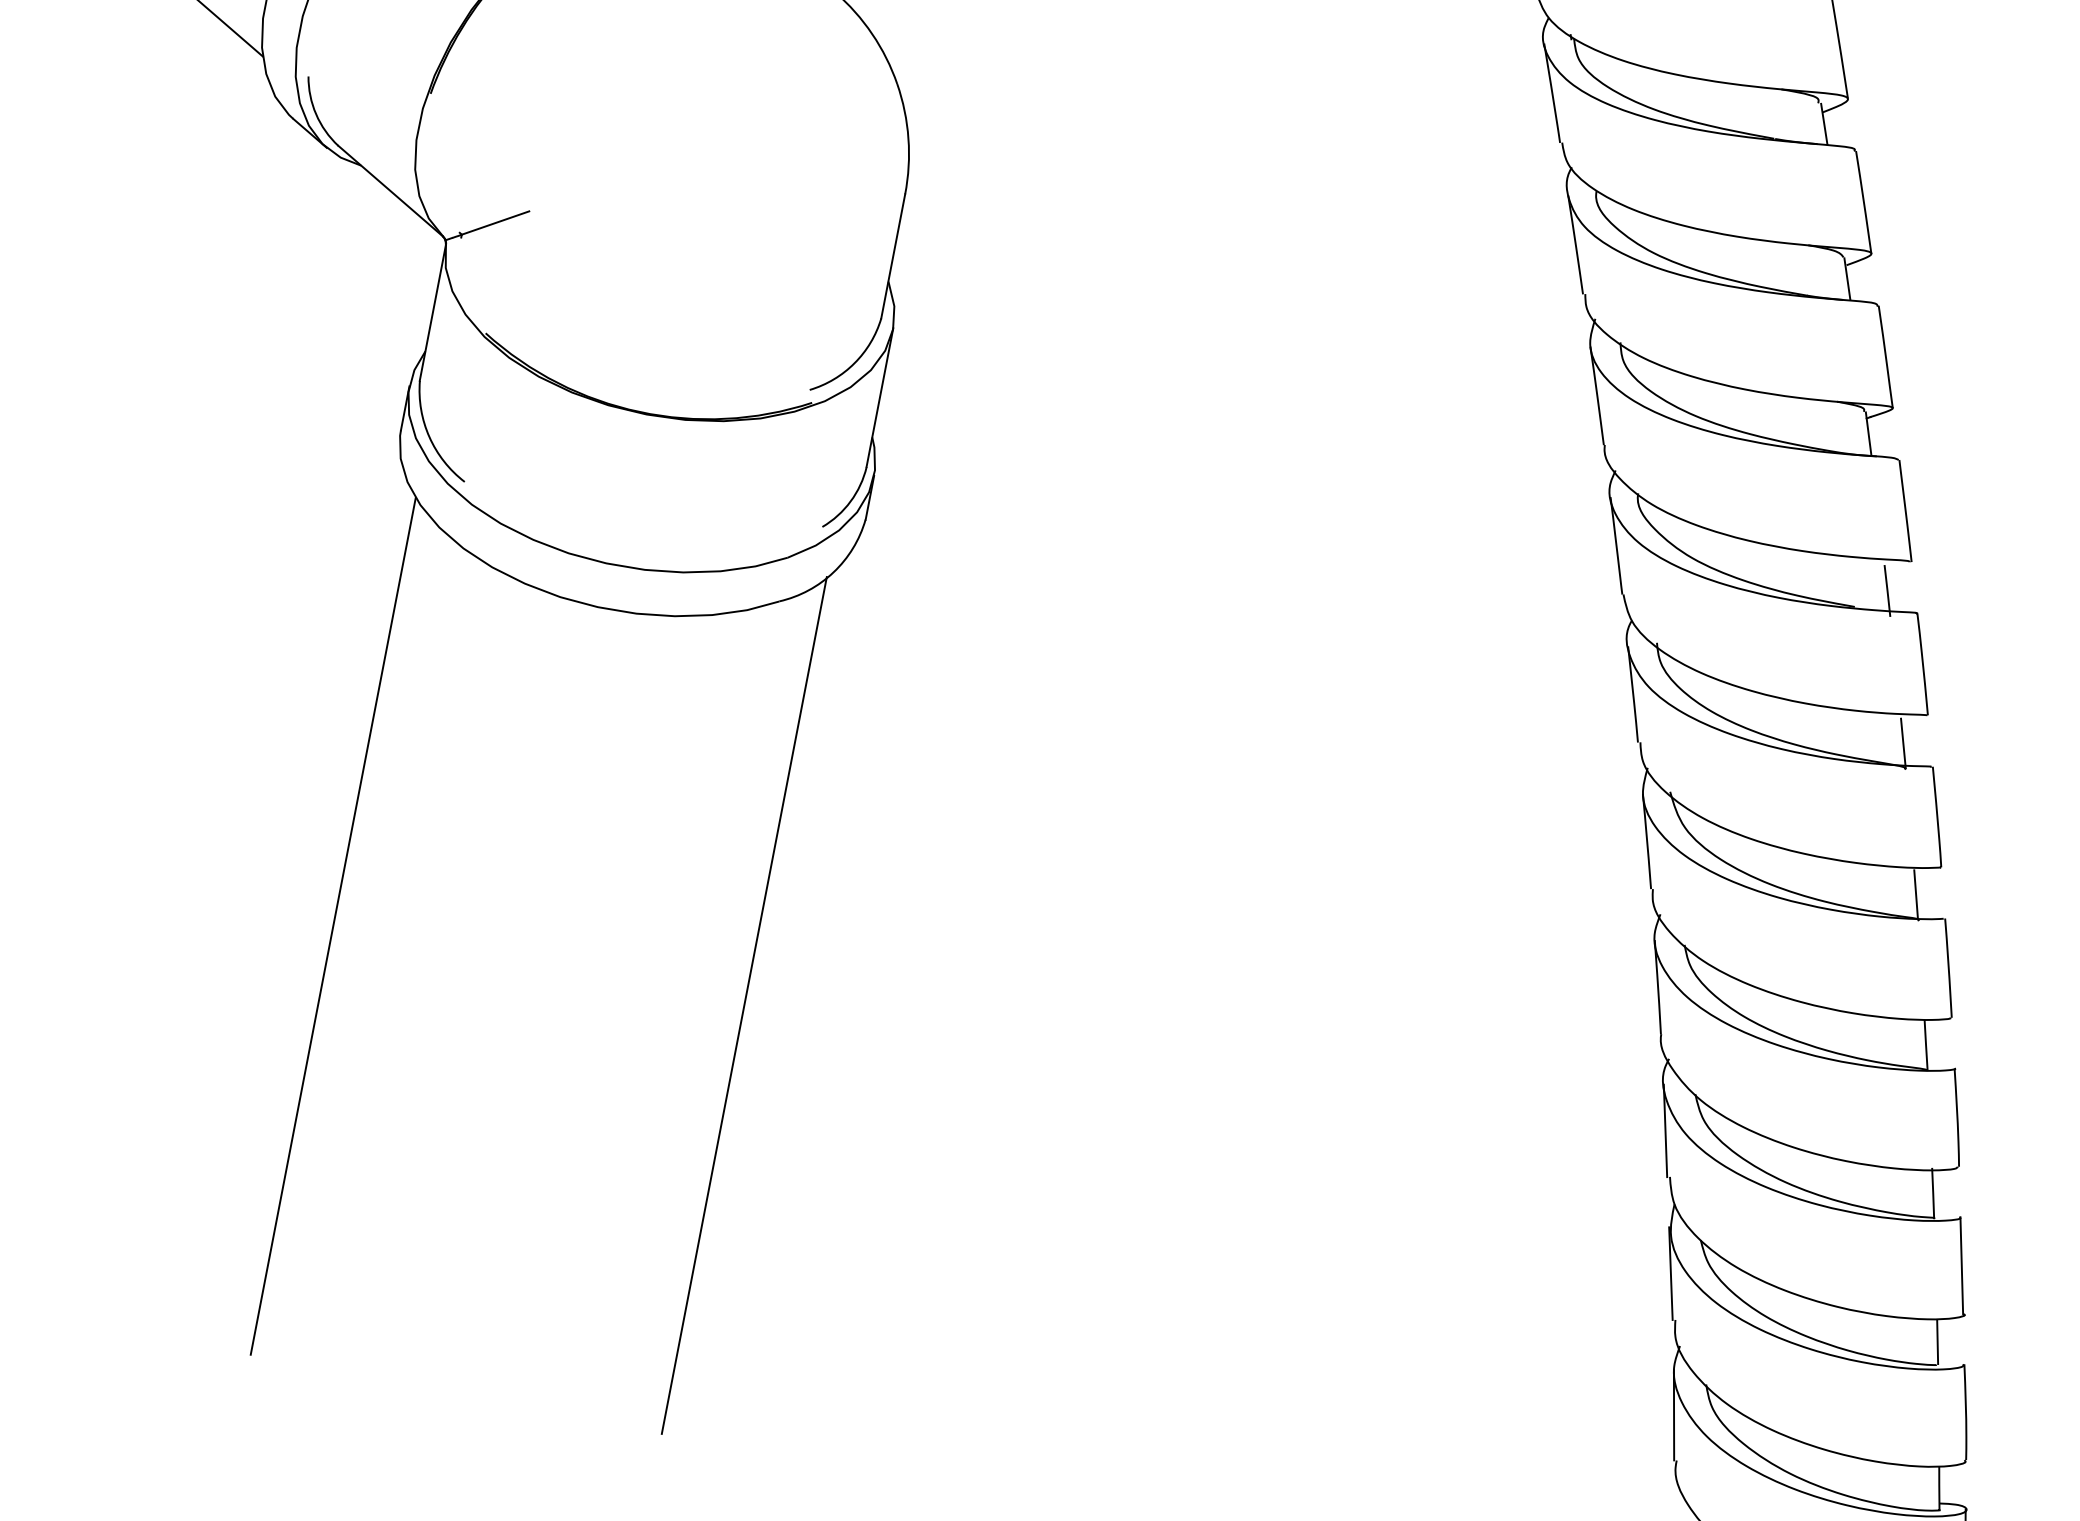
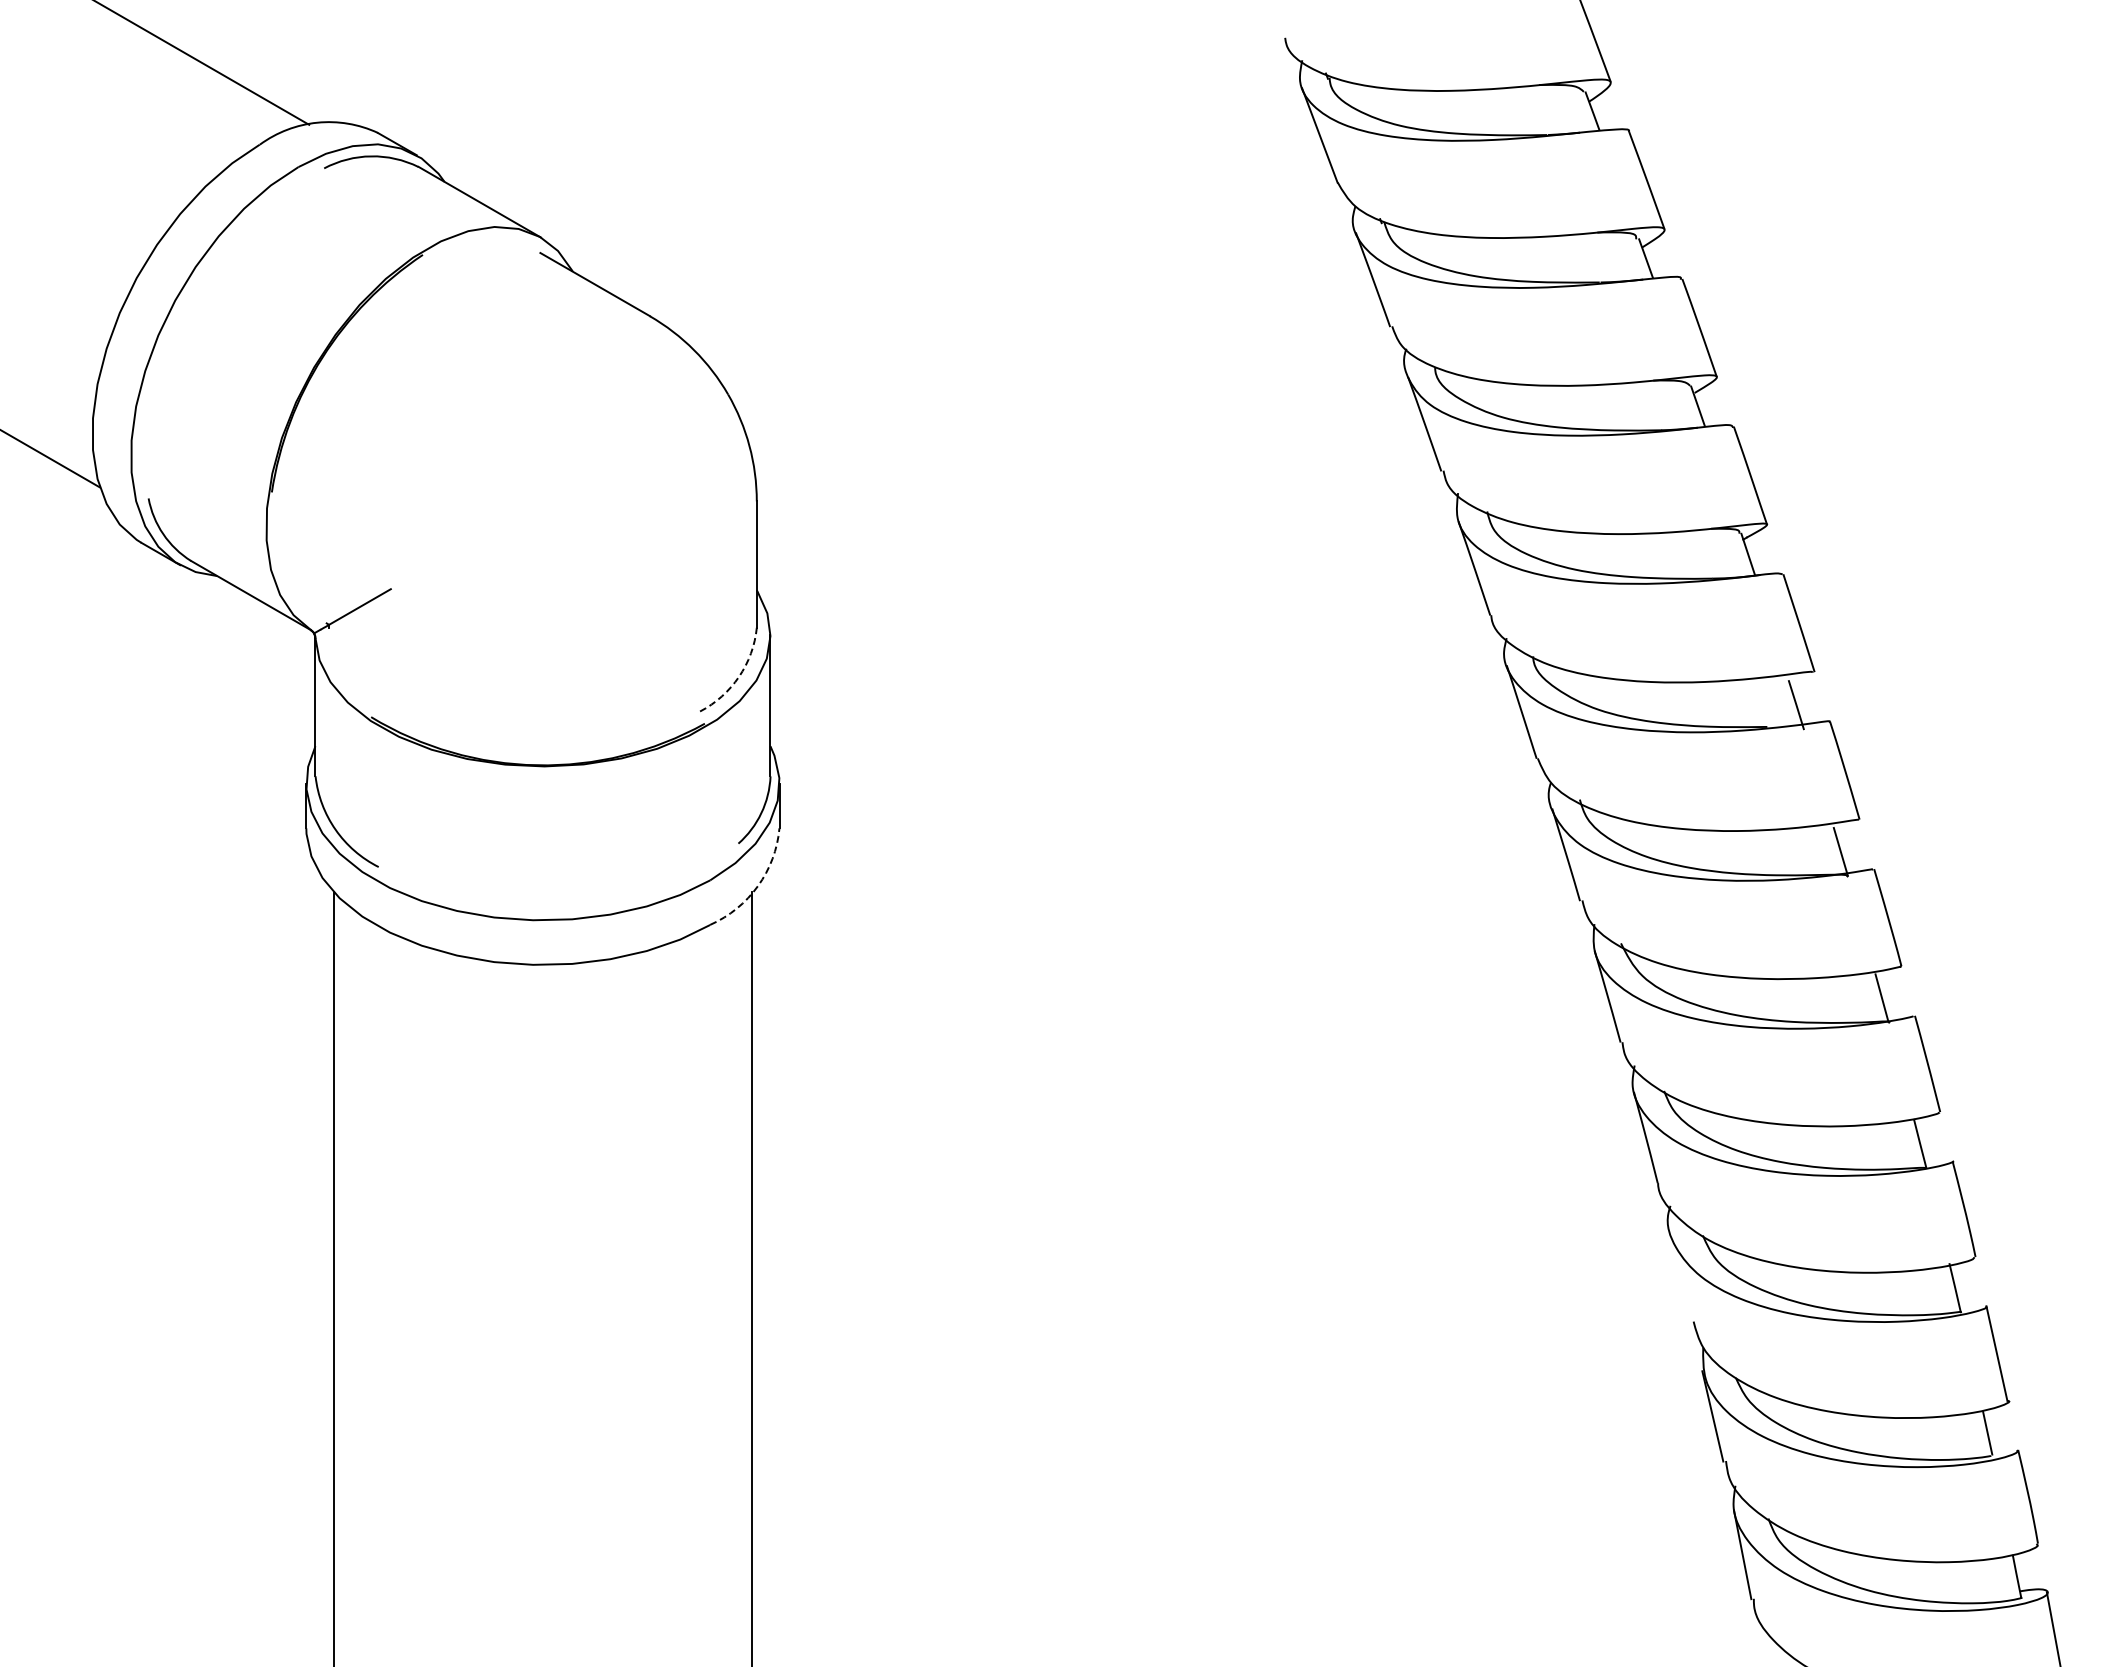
arc: (855, 363) -> (739, 676), solid -> dashed
arc: (834, 572) -> (758, 886), solid -> dashed
line: (1665, 1131) -> (1680, 1277), removed

